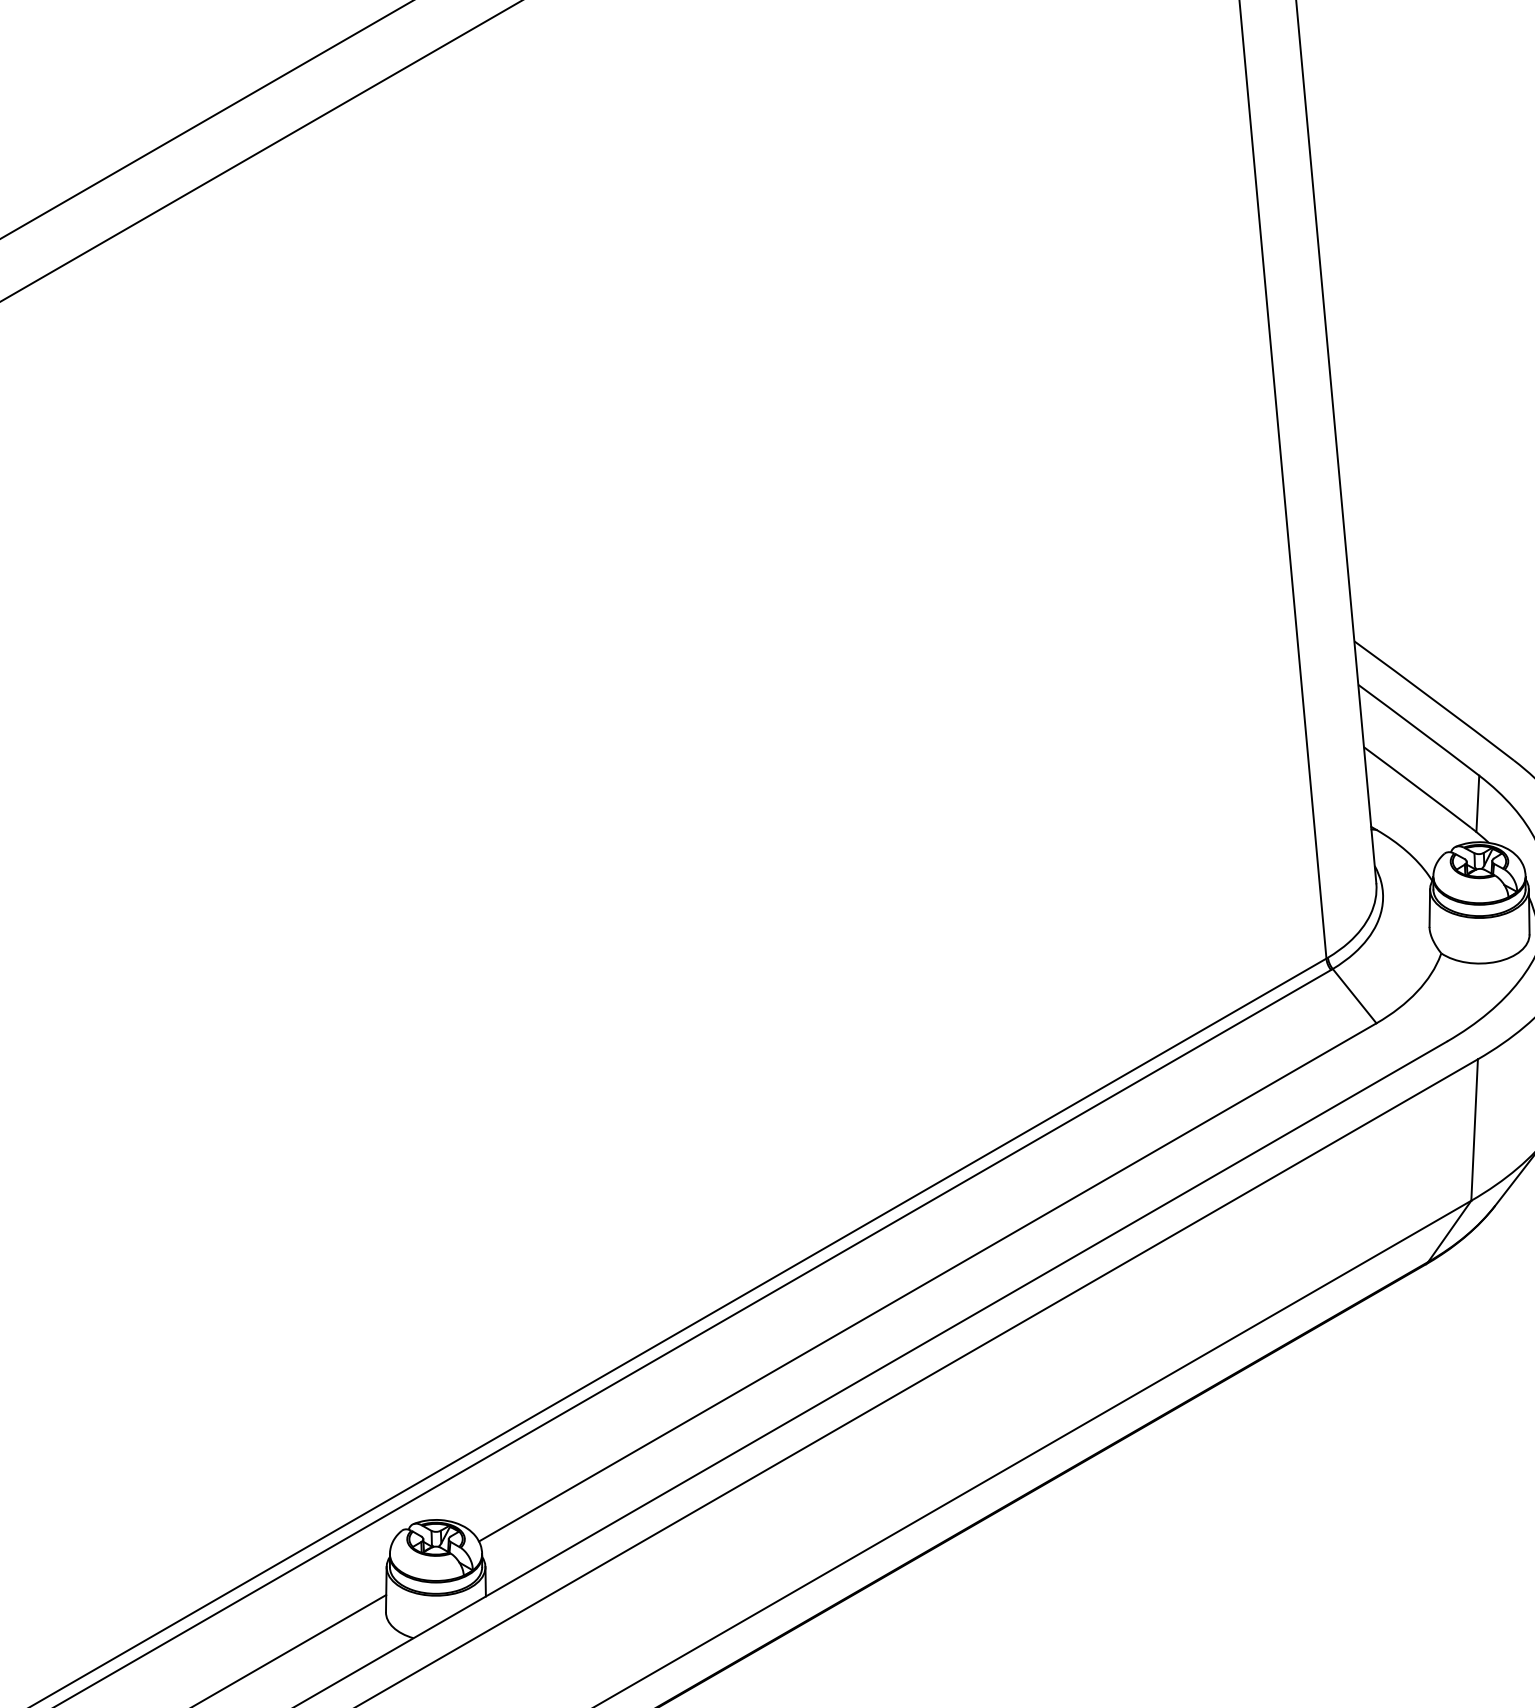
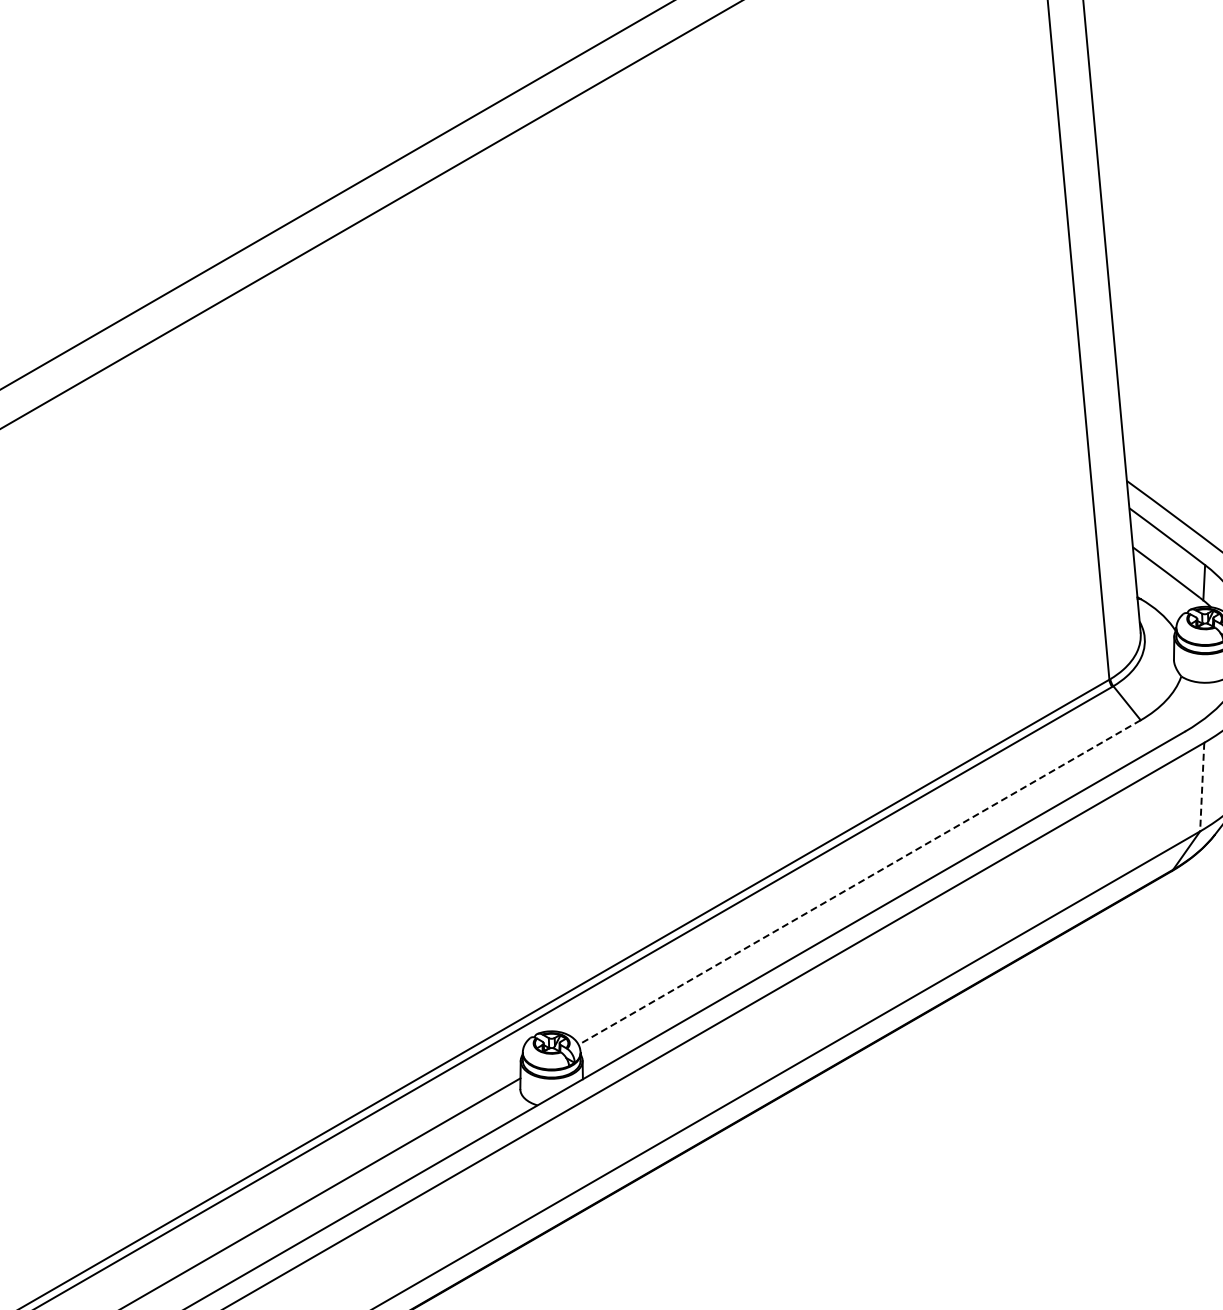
line: (1475, 1130) -> (1202, 787), solid -> dashed
line: (927, 1282) -> (859, 882), solid -> dashed

